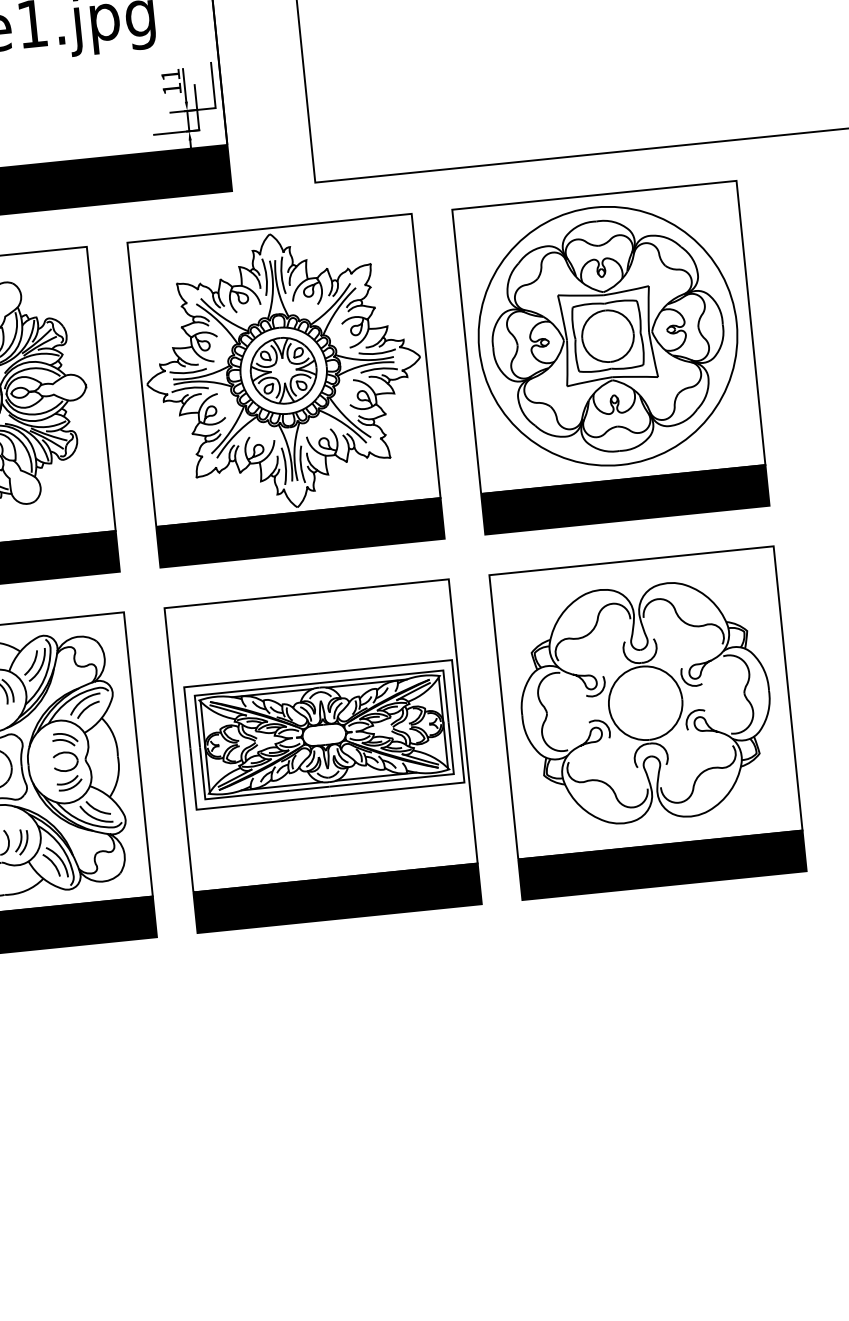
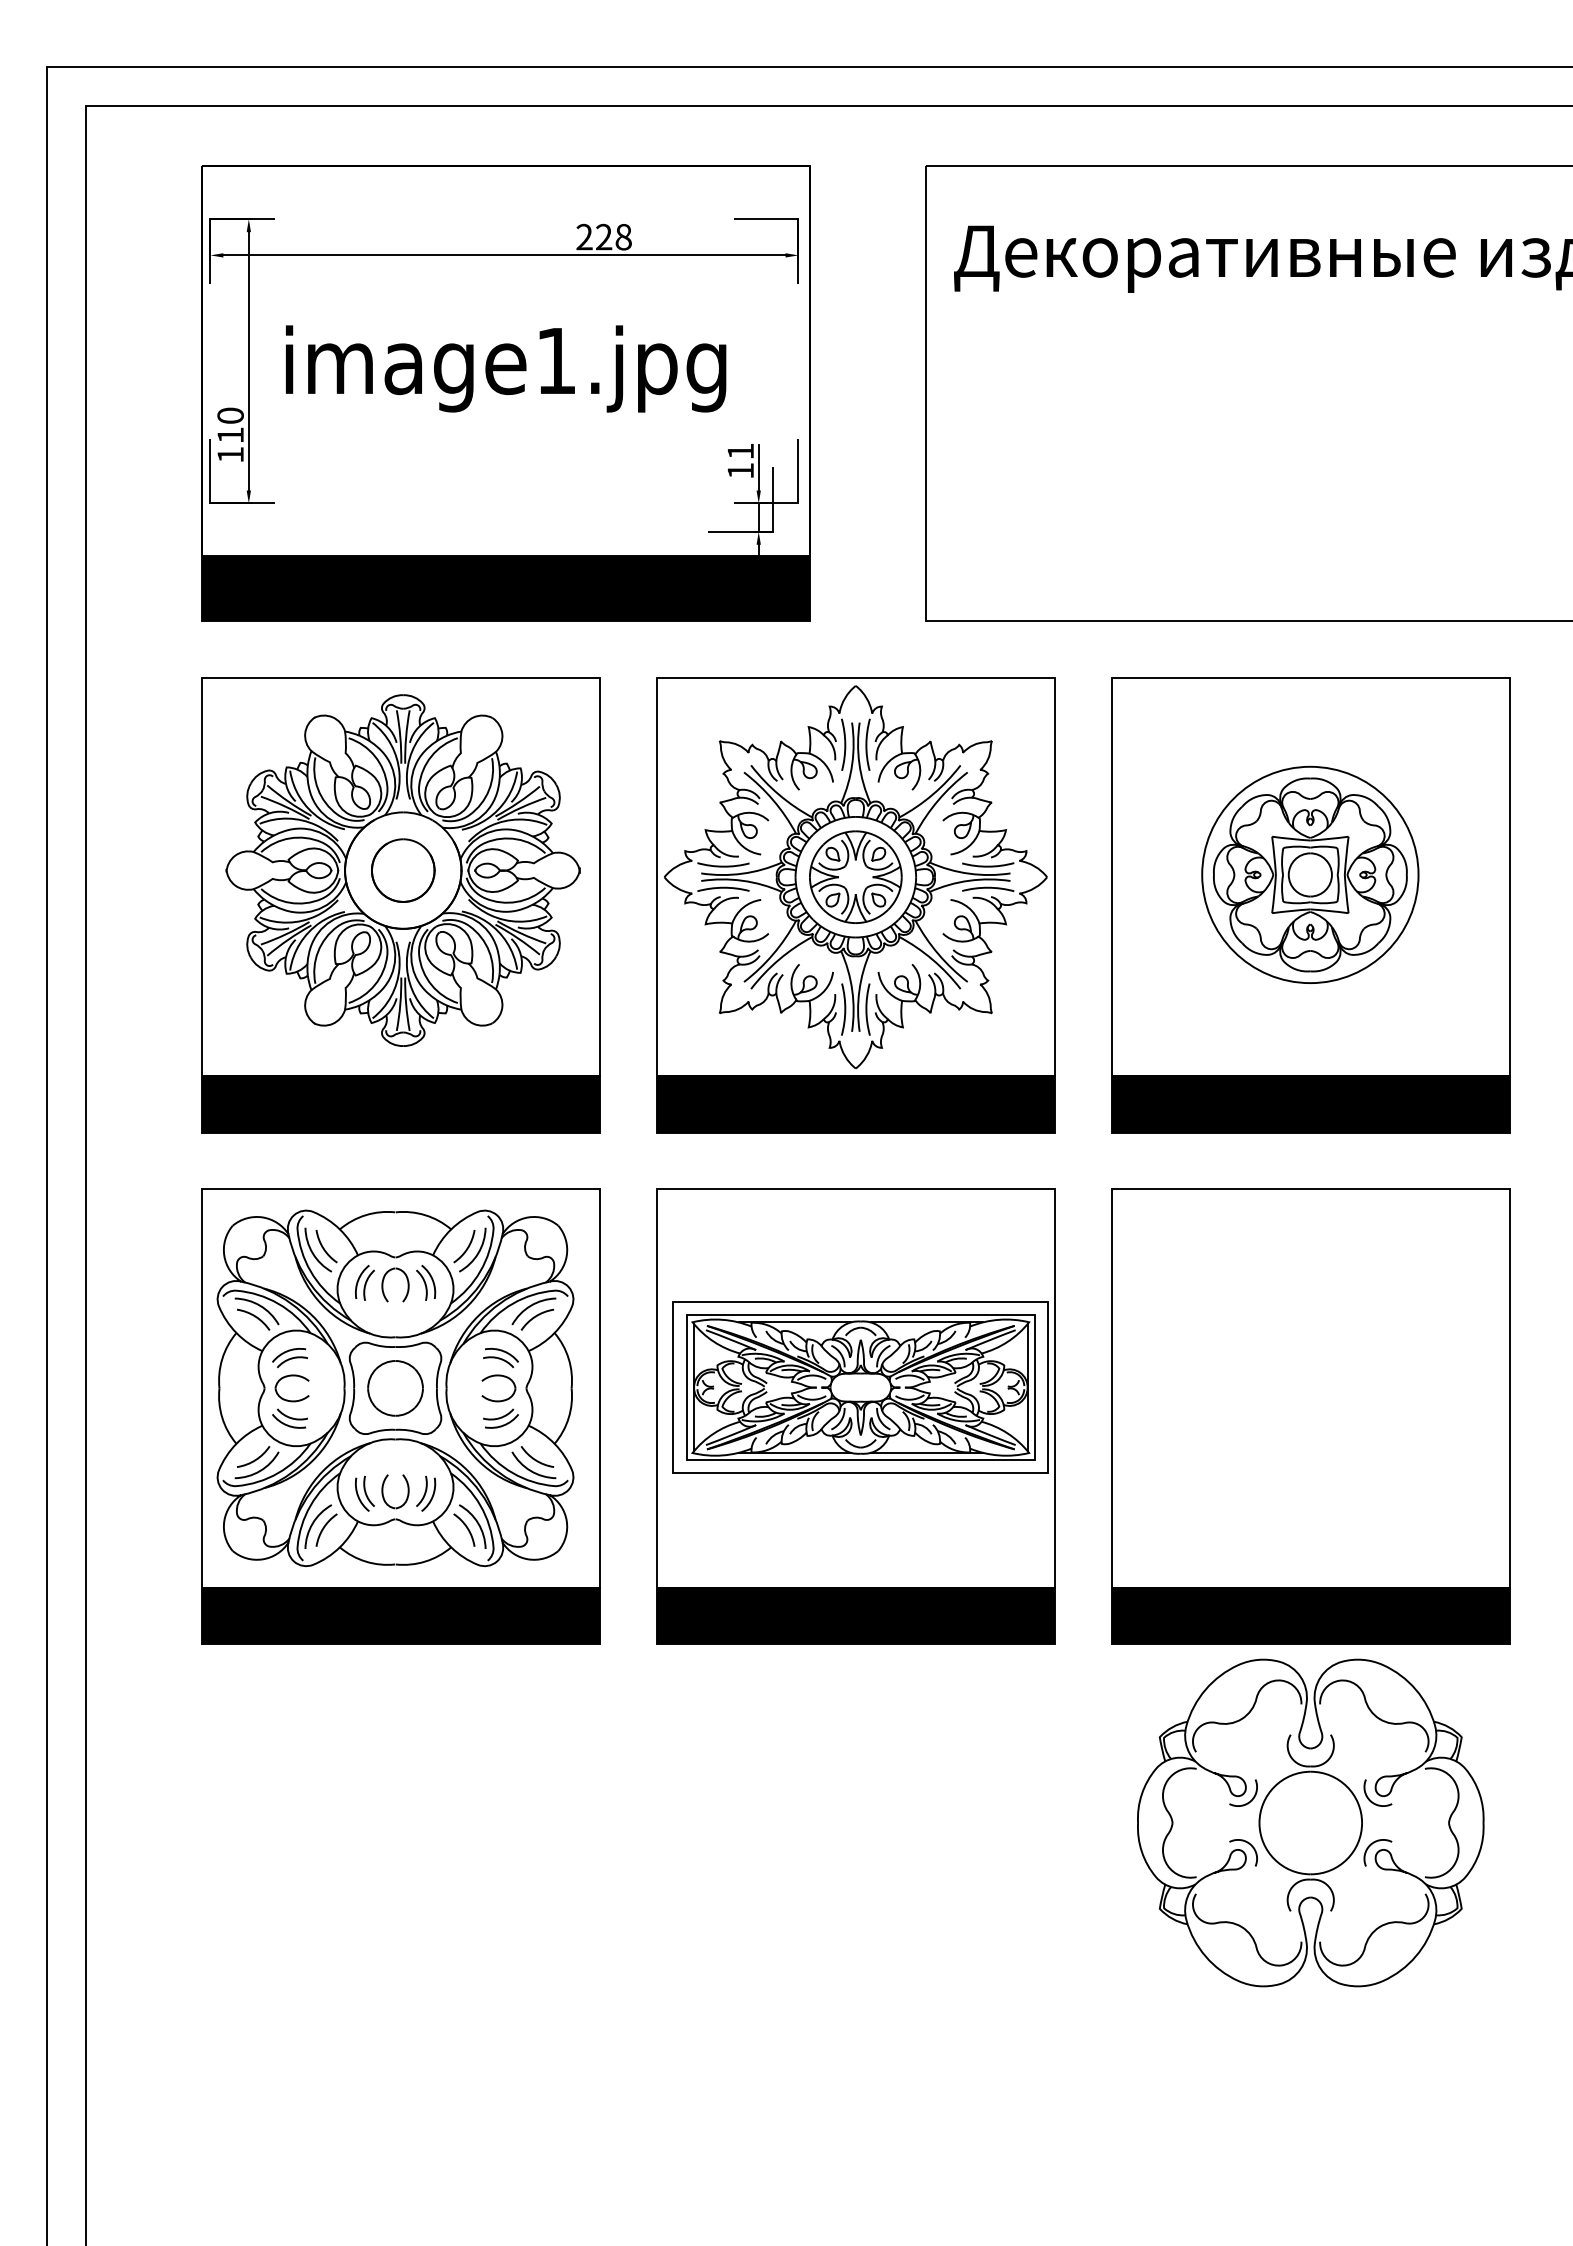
part: (608, 335) -> (1310, 874), size x0.6
part: (645, 702) -> (1310, 1822), moved

